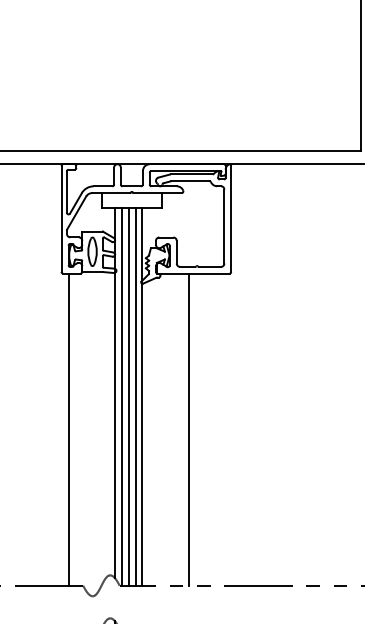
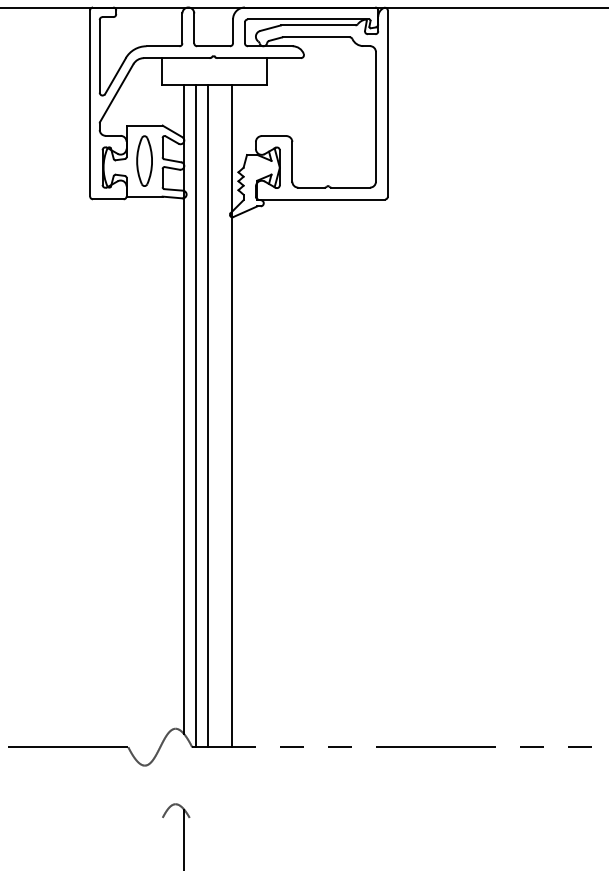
line: (135, 396) -> (219, 415), removed
line: (68, 429) -> (102, 472), removed
line: (188, 429) -> (312, 472), removed

